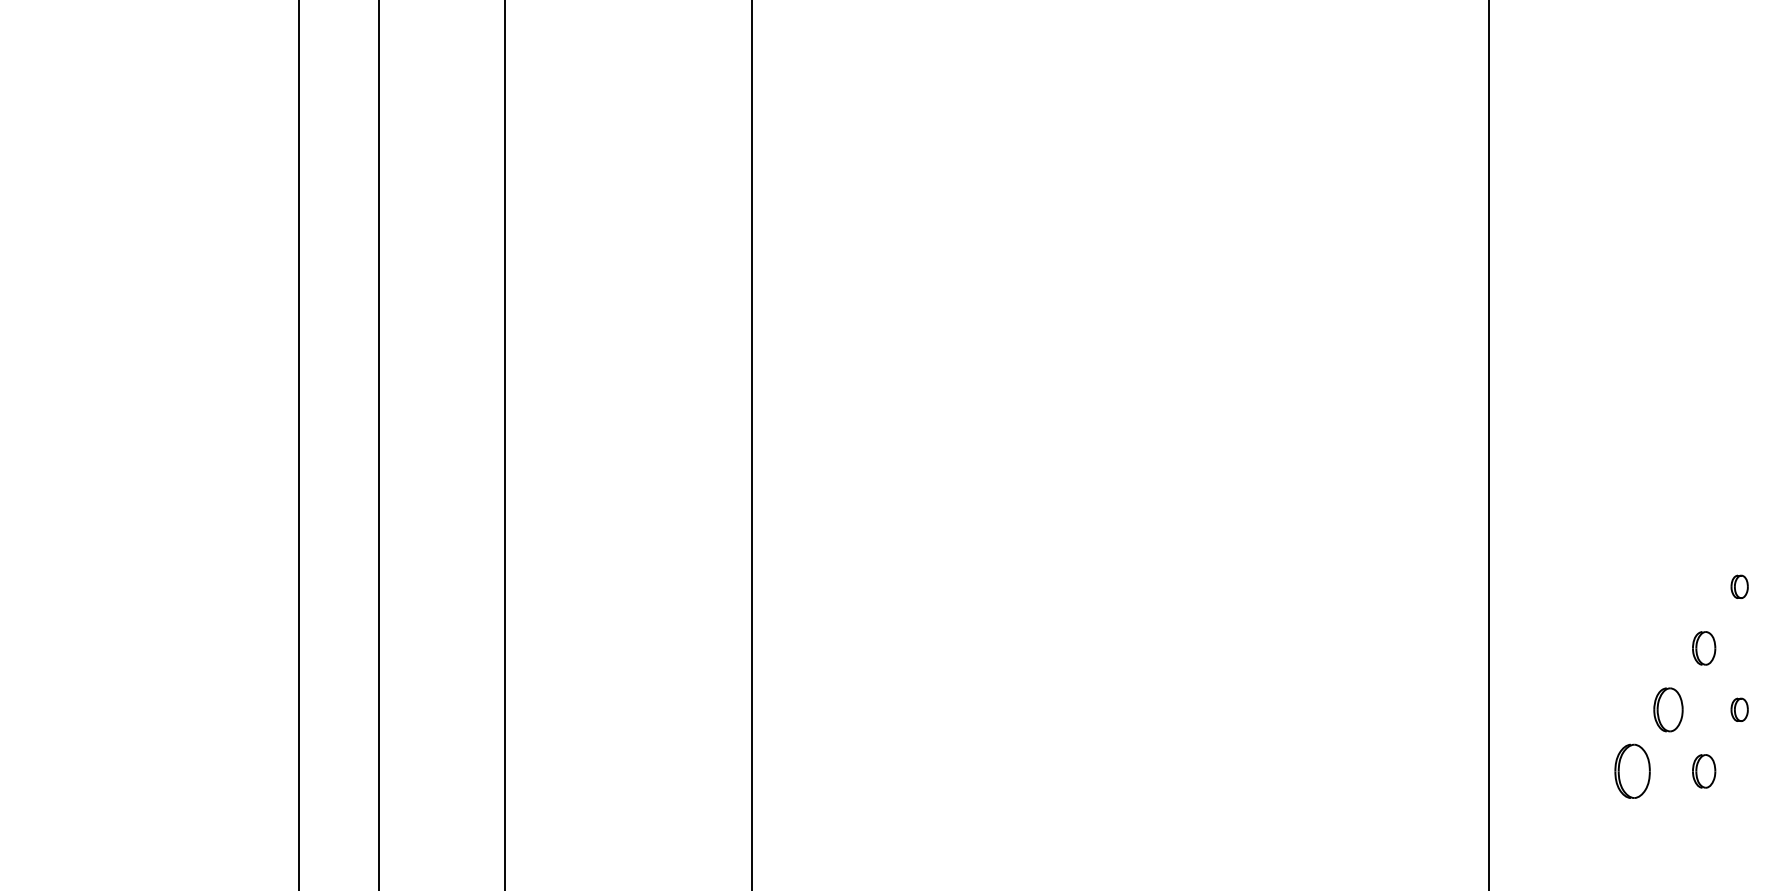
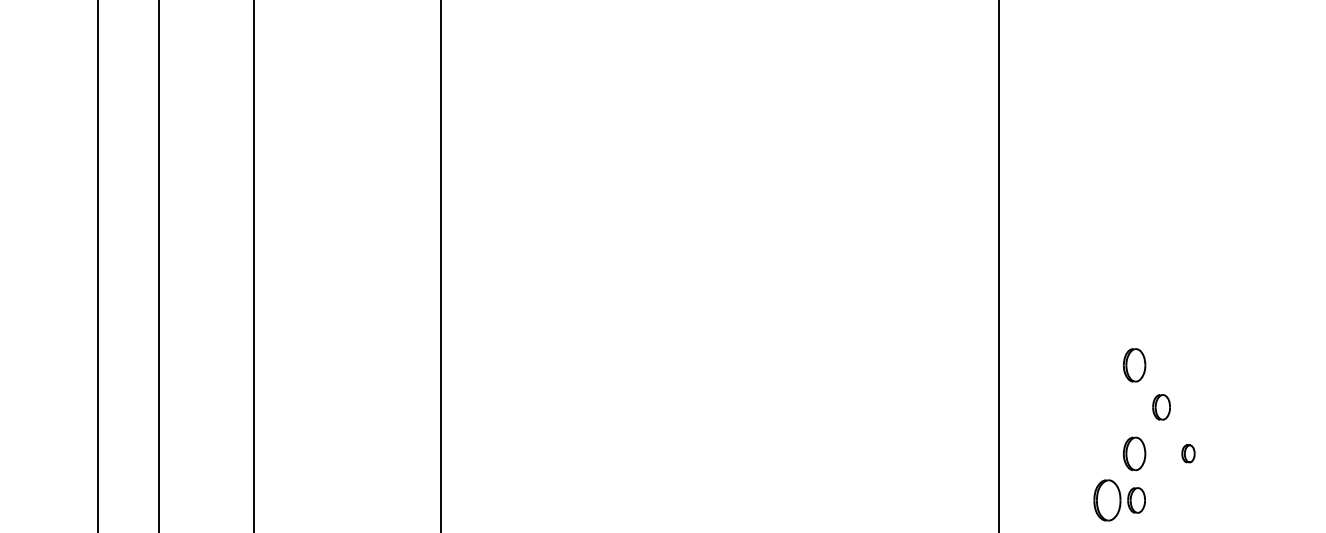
part: (1739, 586) -> (1188, 360), removed
part: (1668, 592) -> (1134, 365), added
part: (1704, 771) -> (1136, 500), moved

